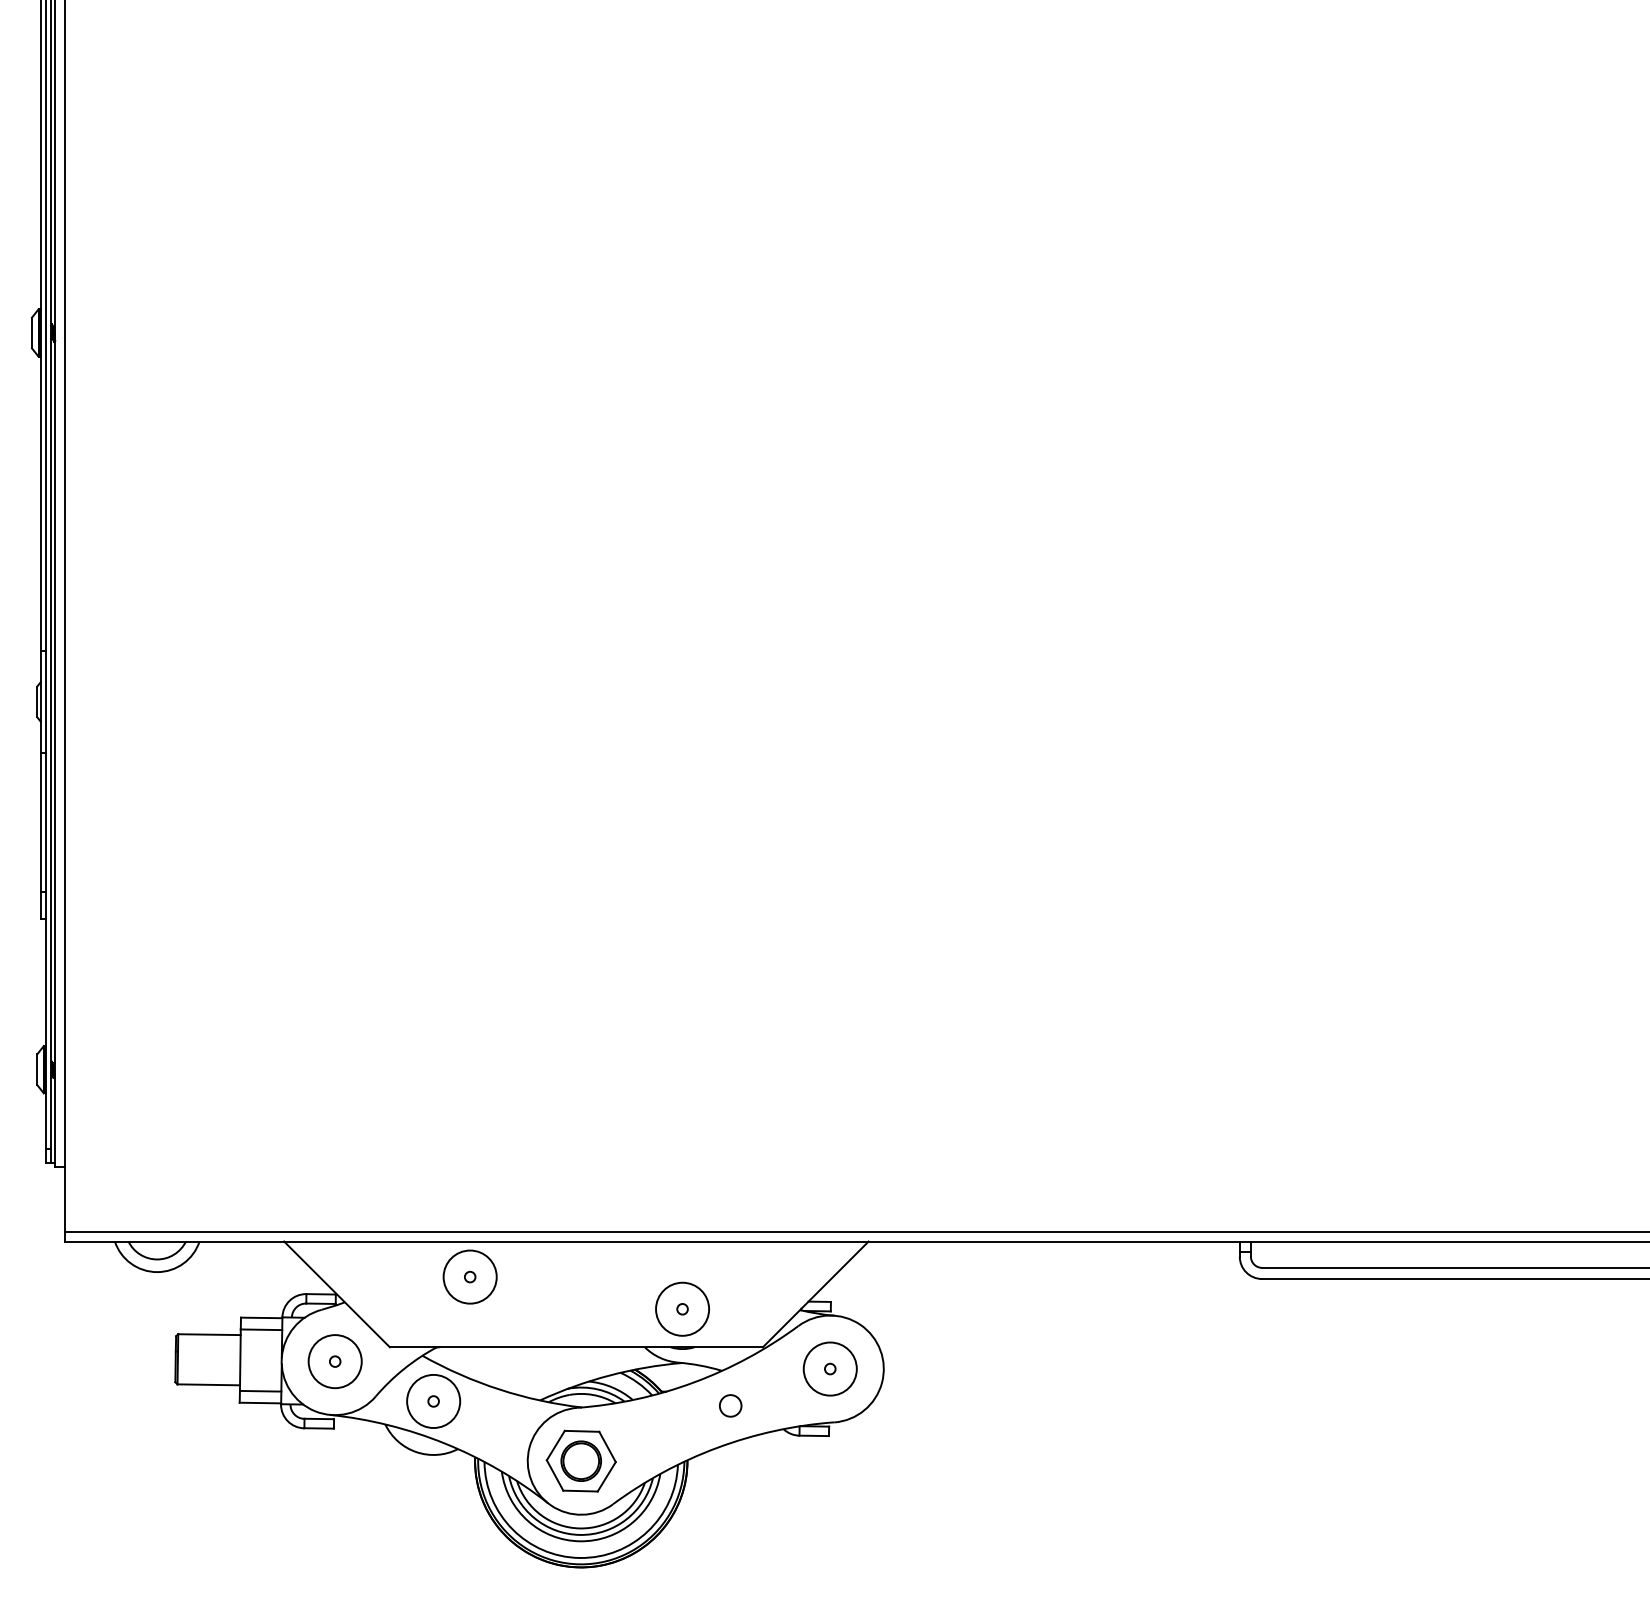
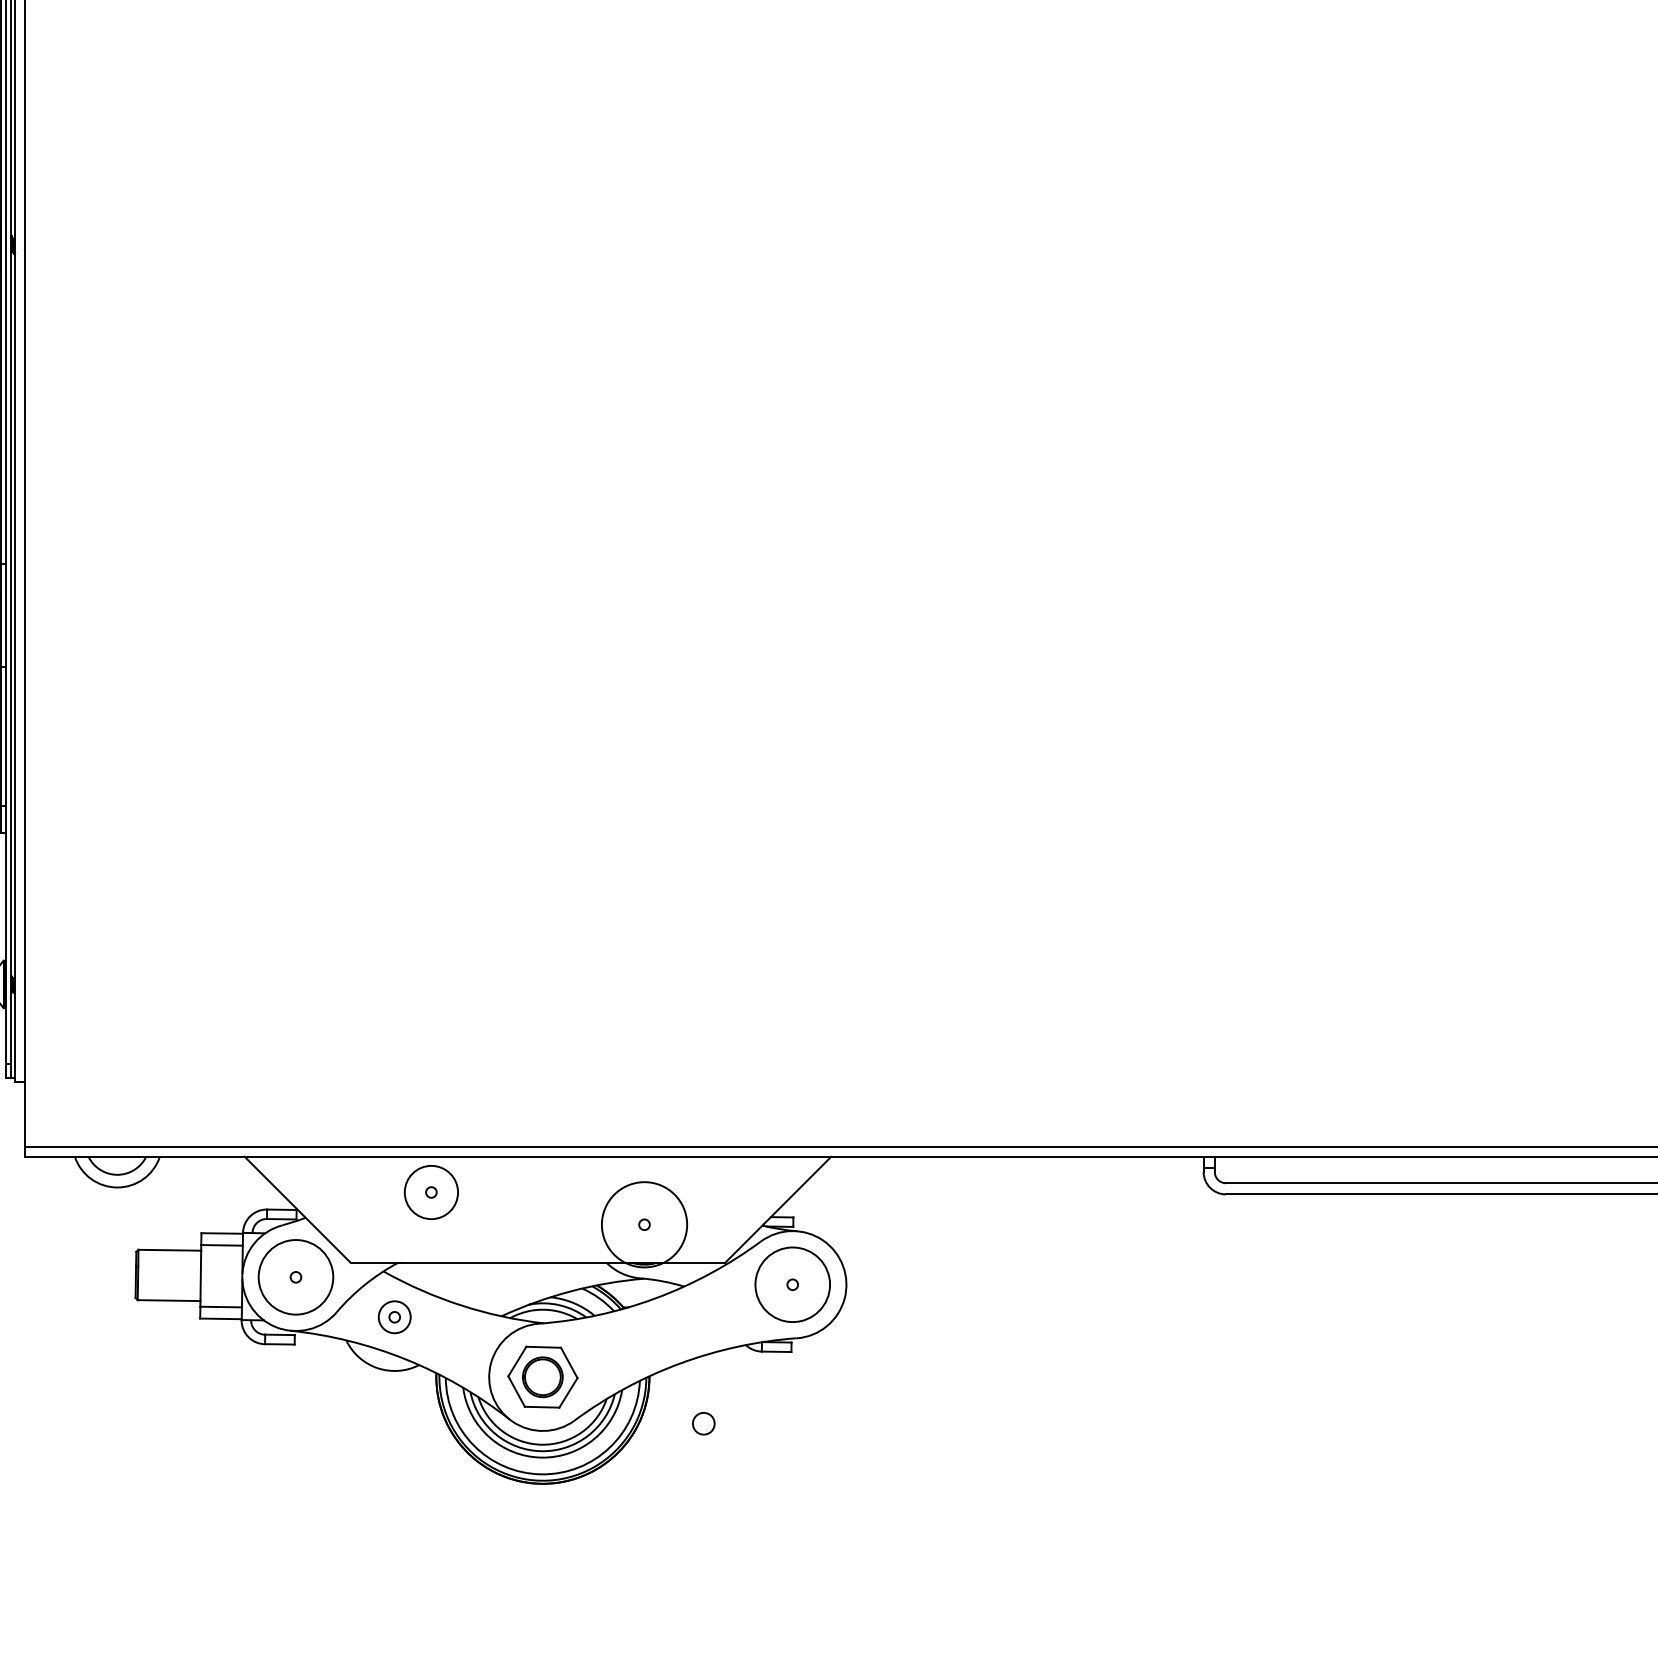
circle: (682, 1308) -> (644, 1224), size x1.6
circle: (334, 1360) -> (295, 1276), size x1.4
circle: (830, 1368) -> (792, 1284), size x1.4
circle: (433, 1400) -> (394, 1316), size x0.6
circle: (730, 1405) -> (703, 1423), moved

